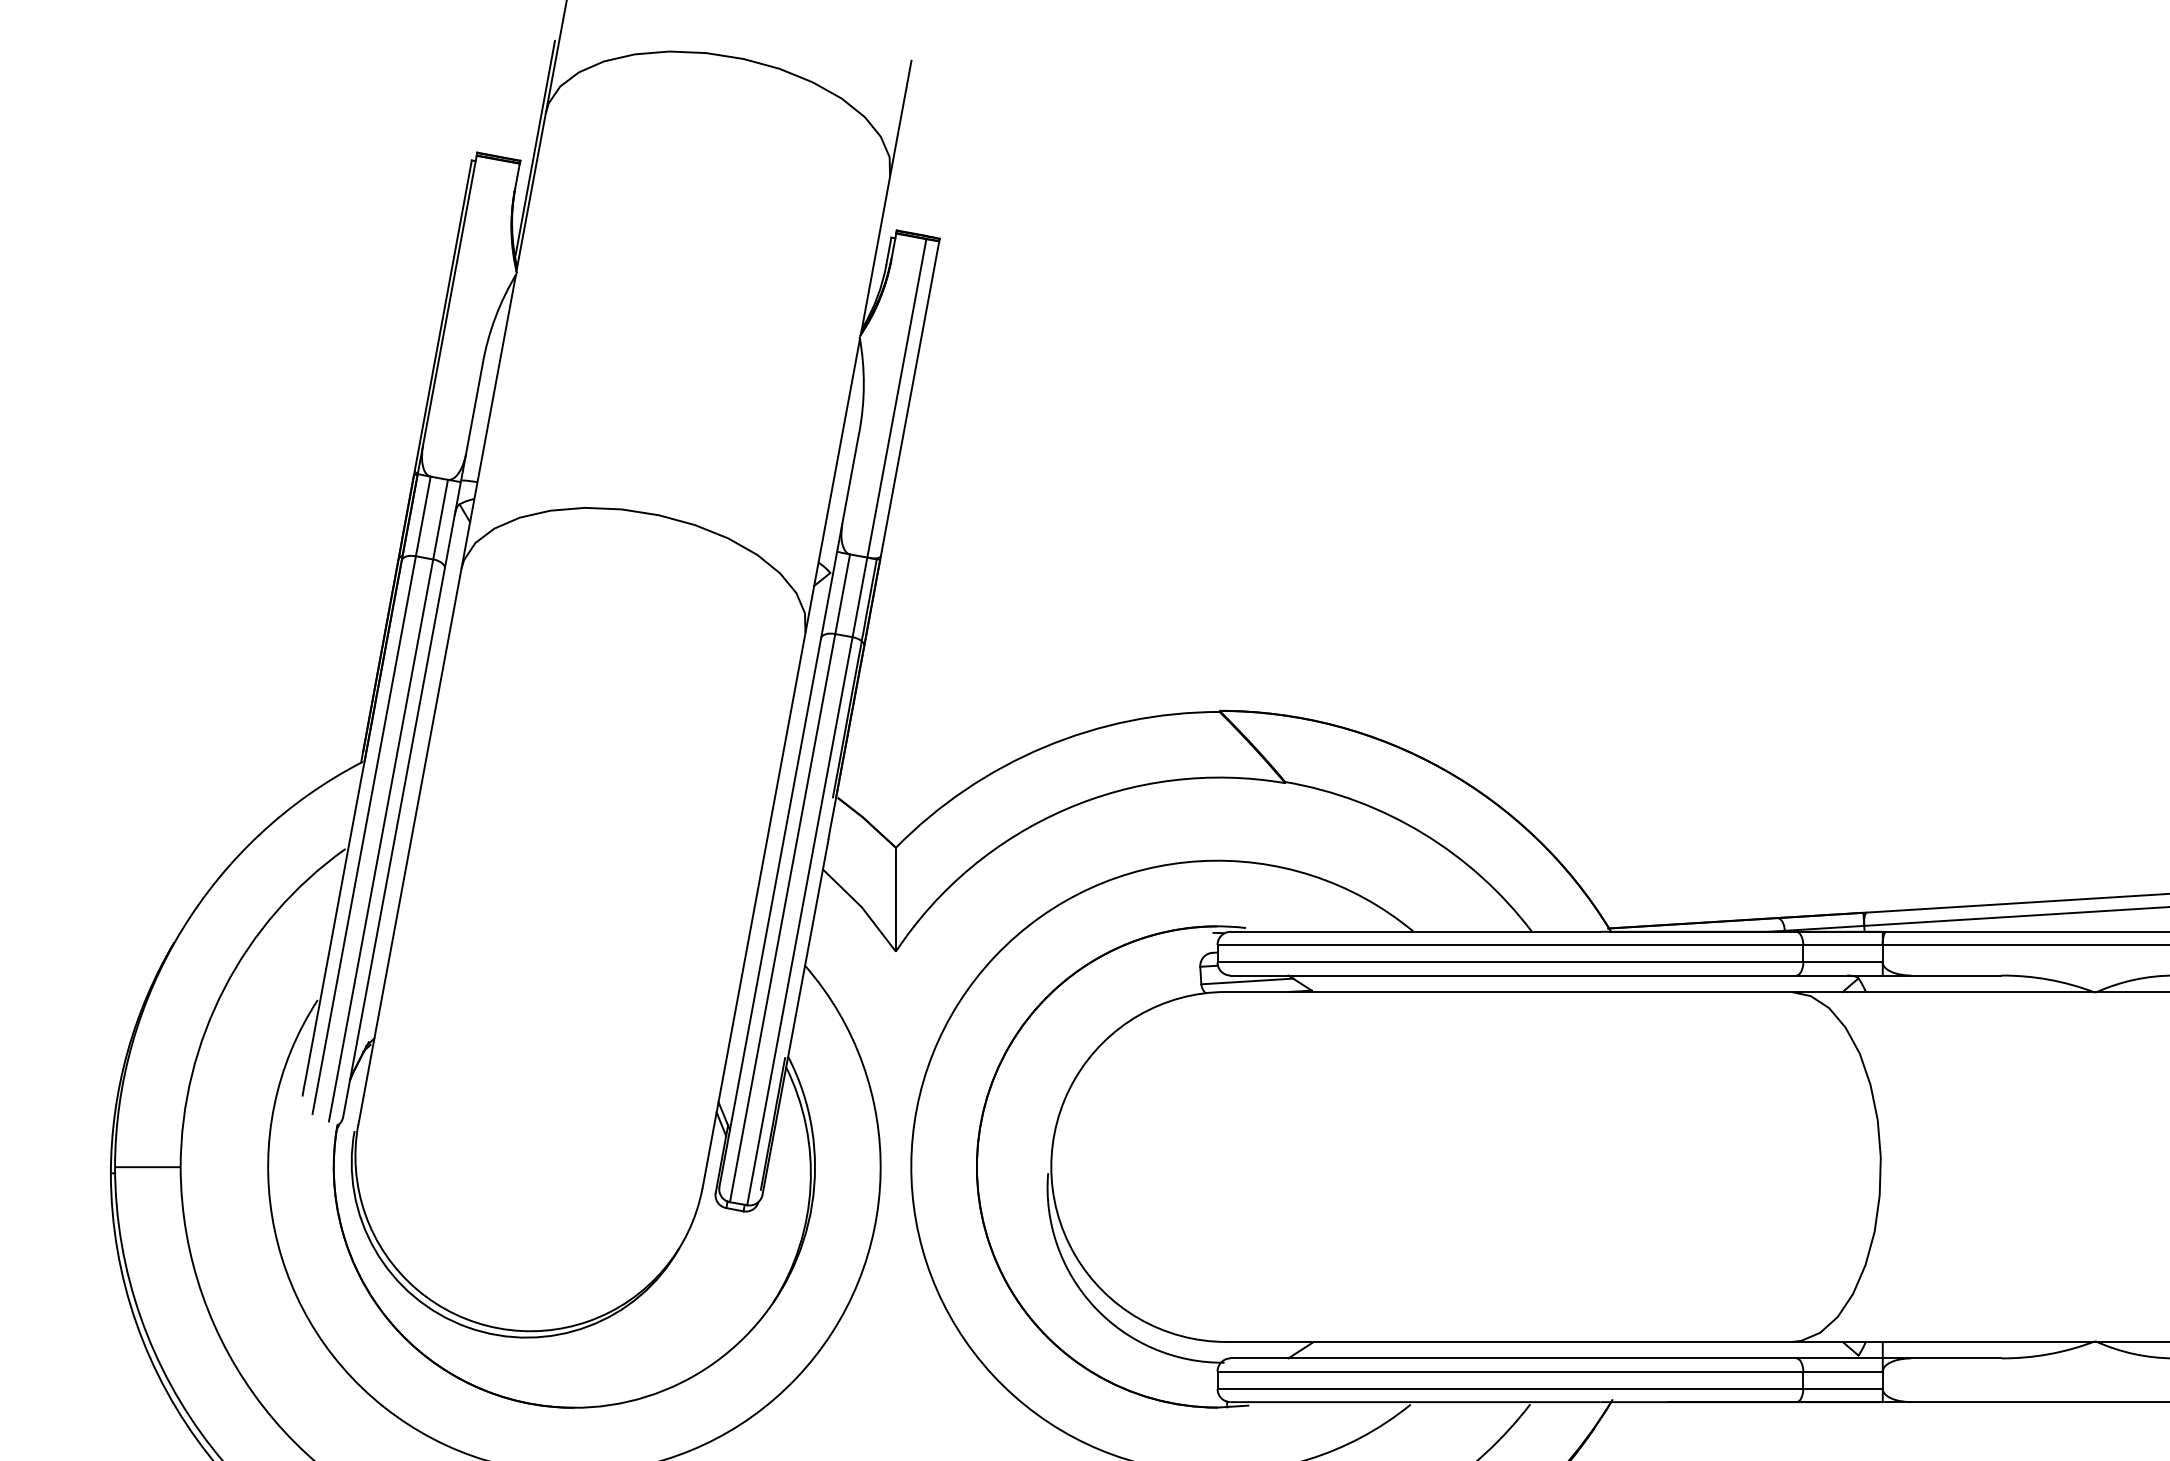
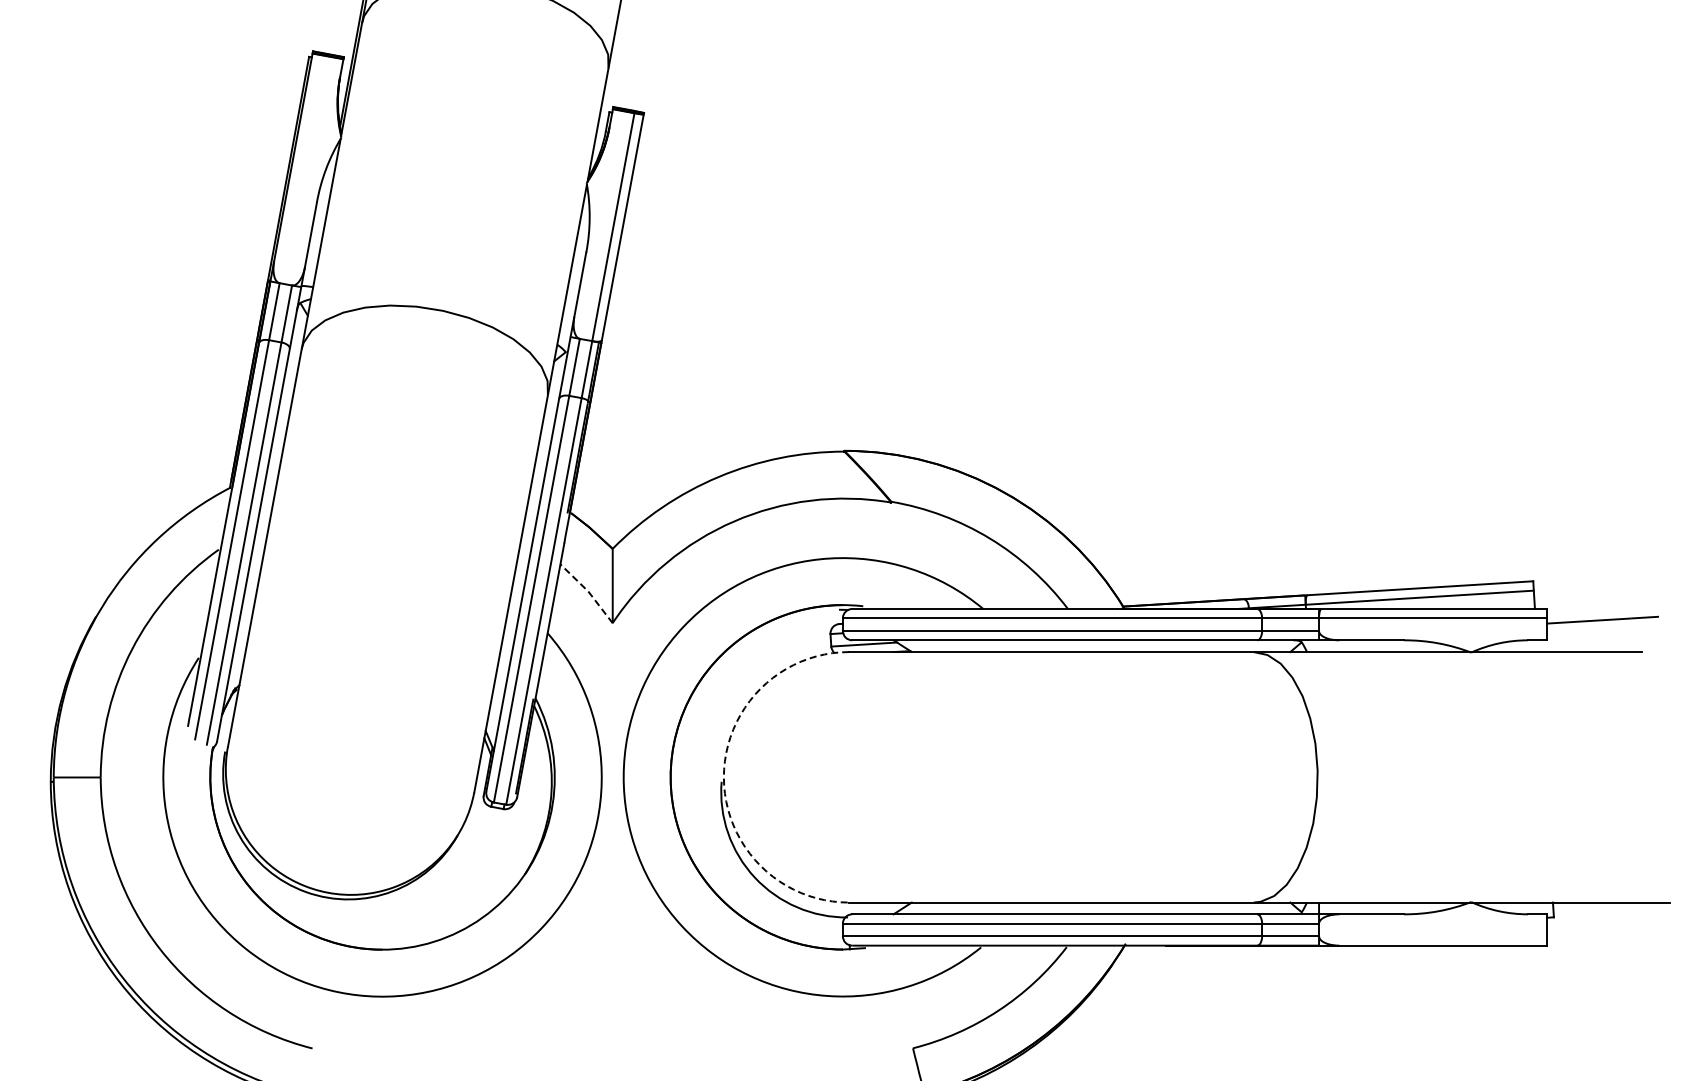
line: (862, 907) -> (588, 591), solid -> dashed
arc: (1050, 1167) -> (723, 777), solid -> dashed

